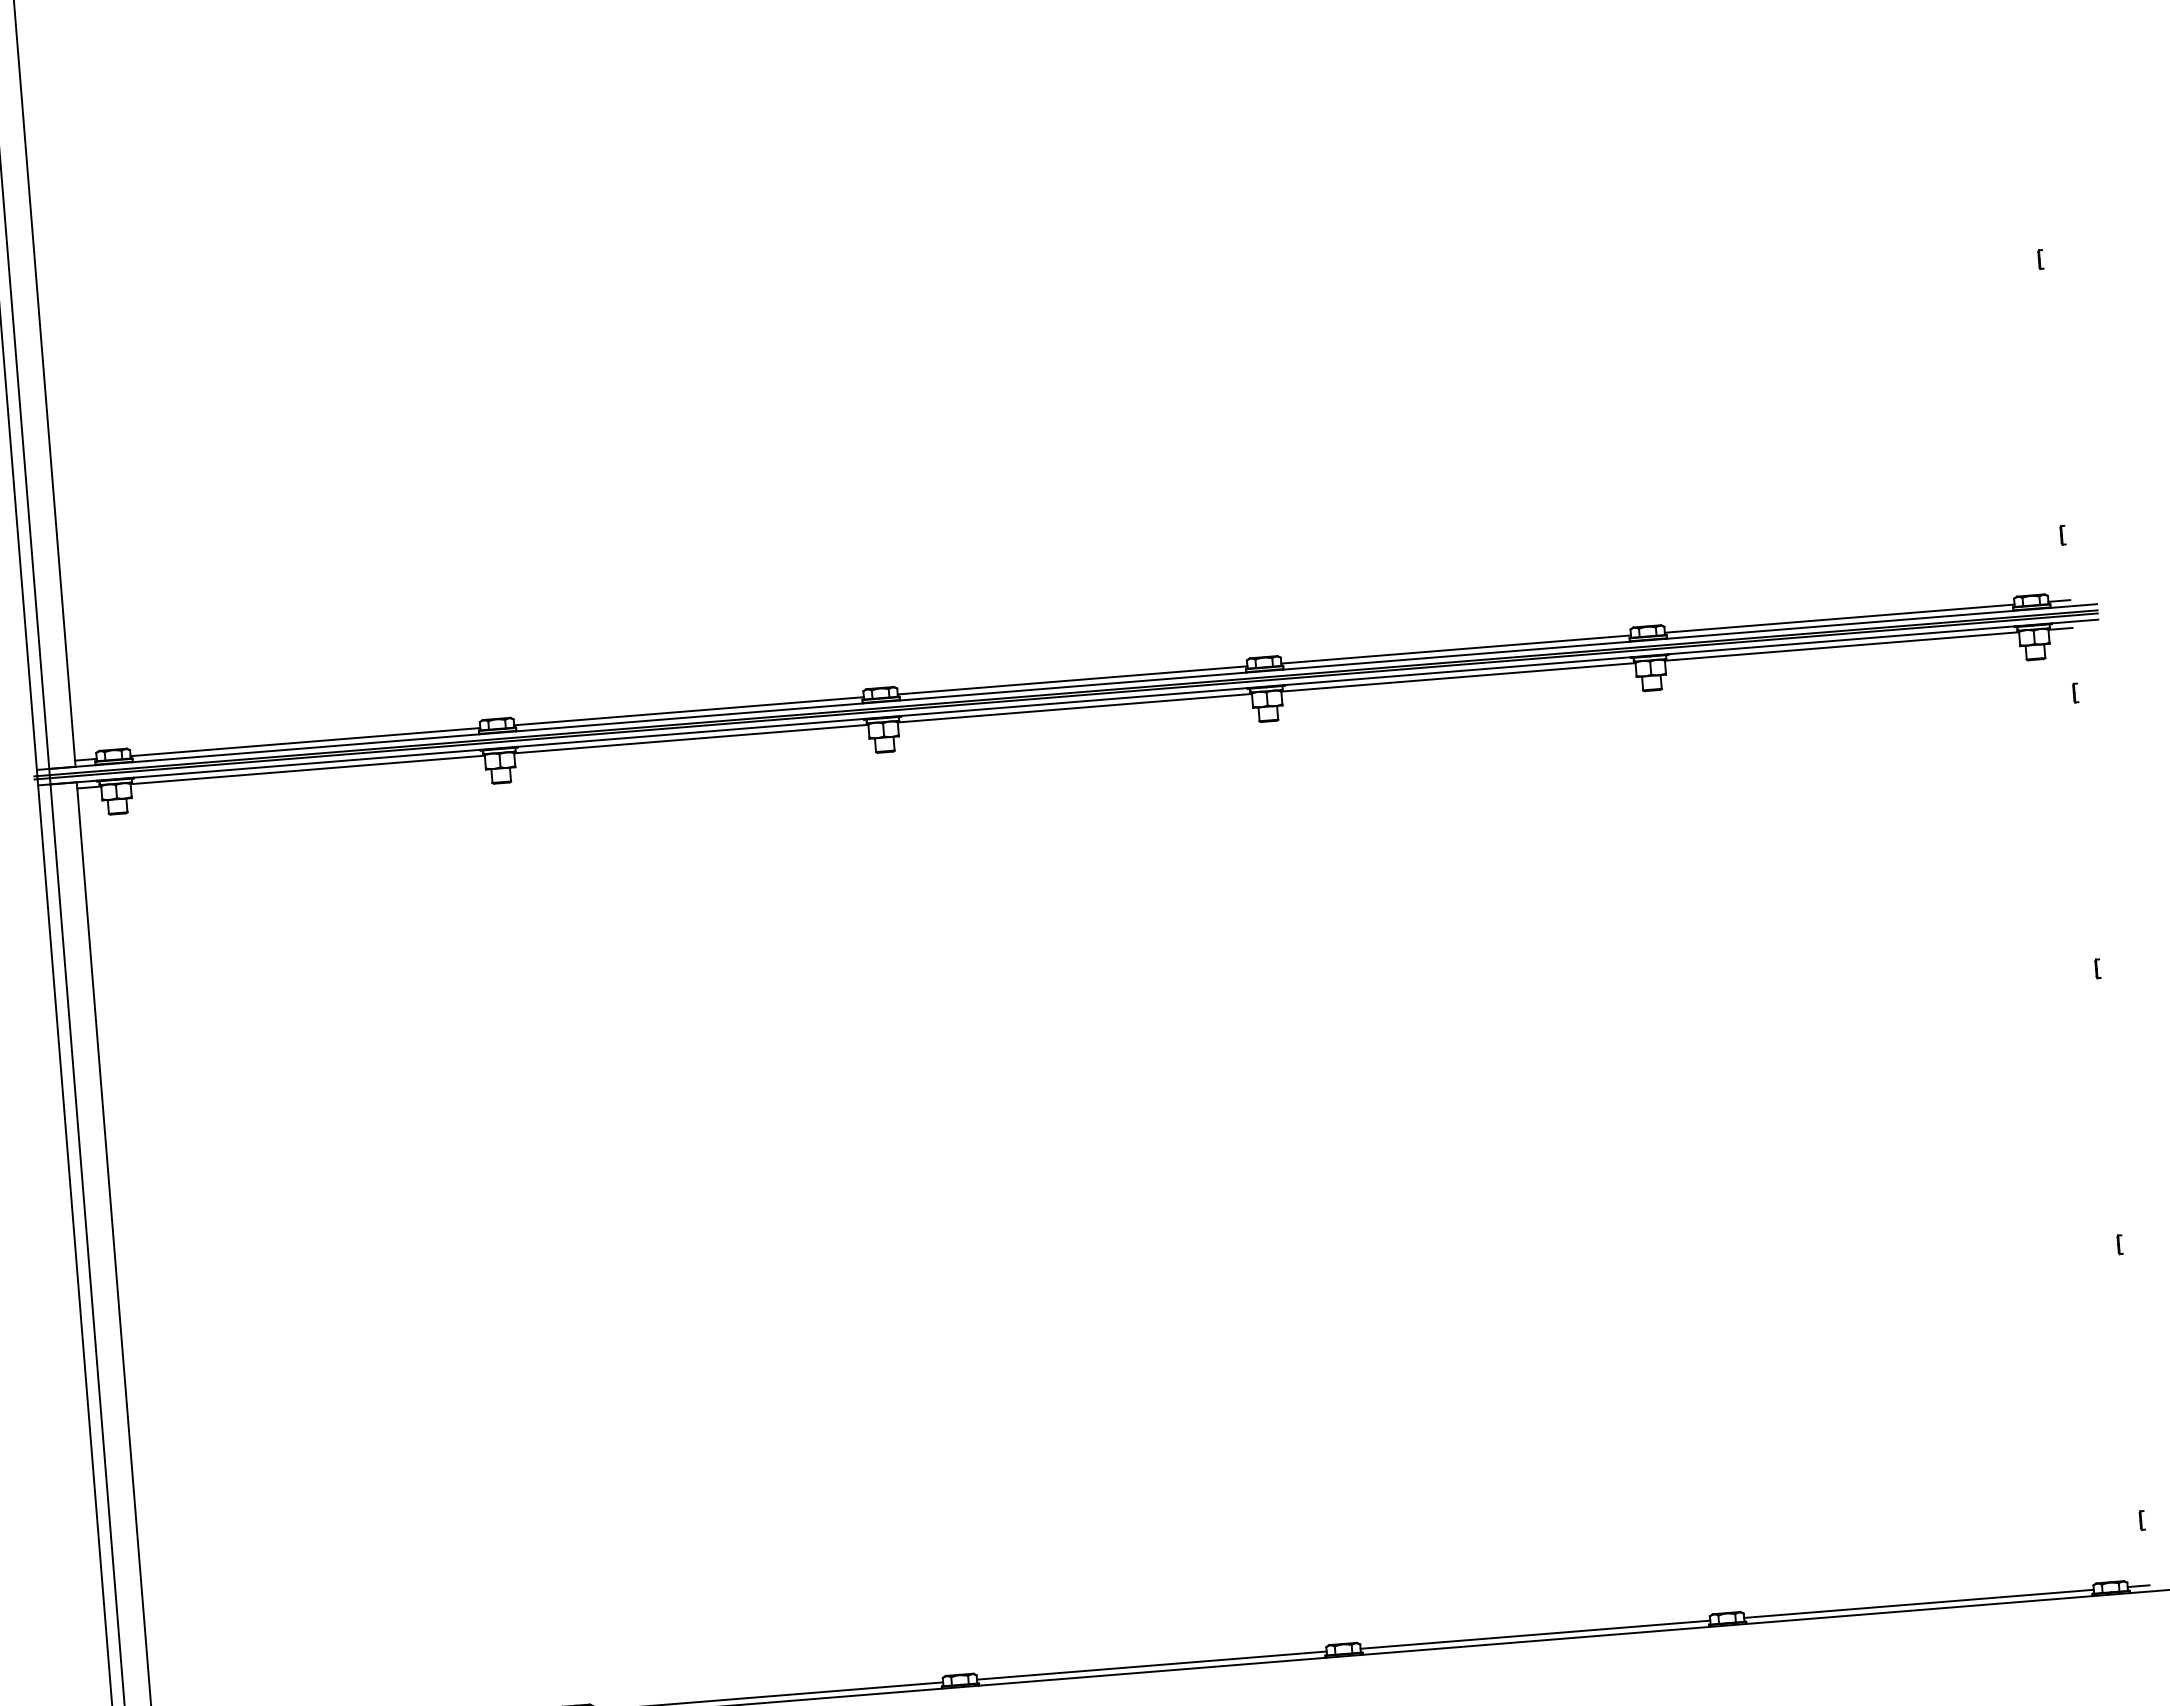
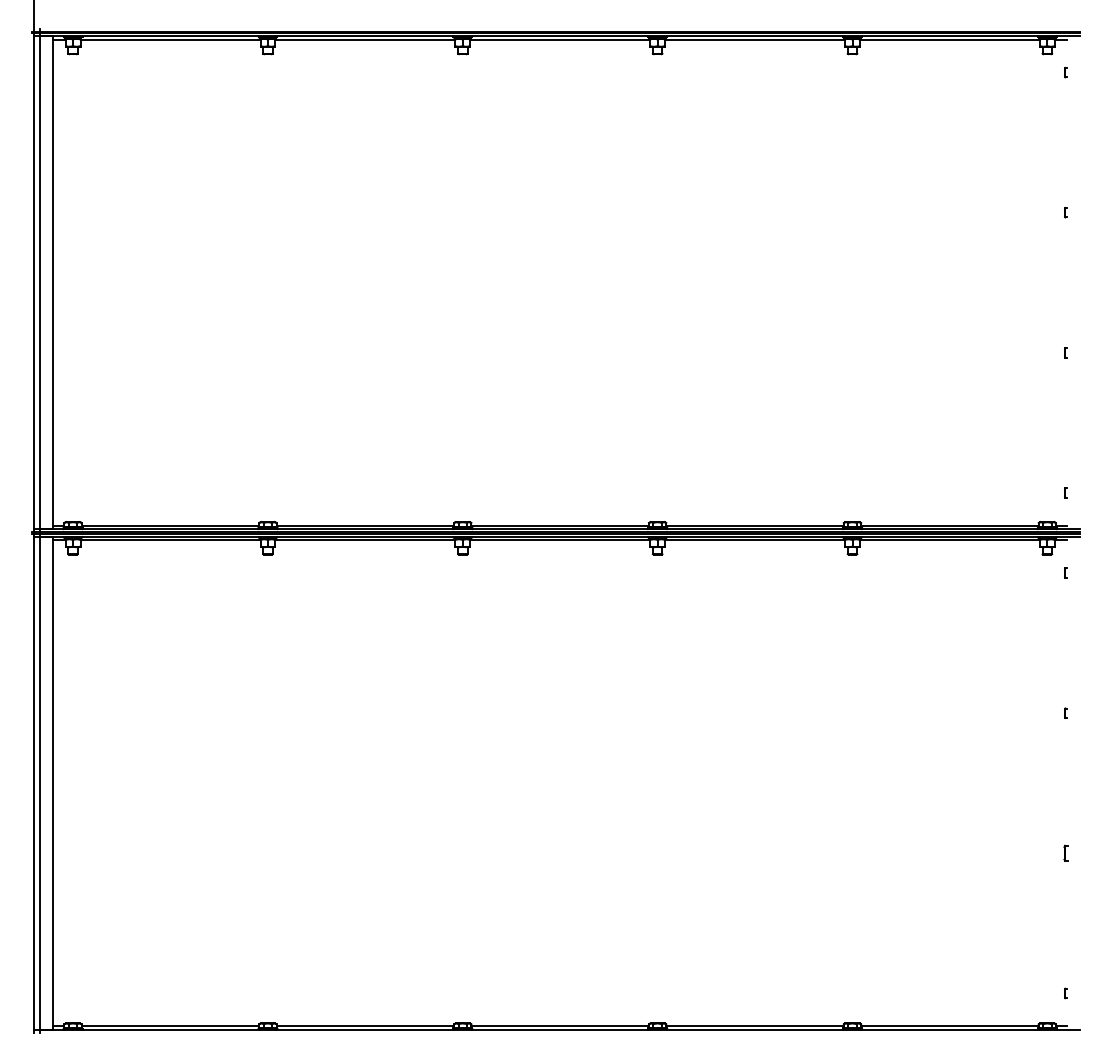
part: (2119, 1245) -> (1065, 853), size x1.6

